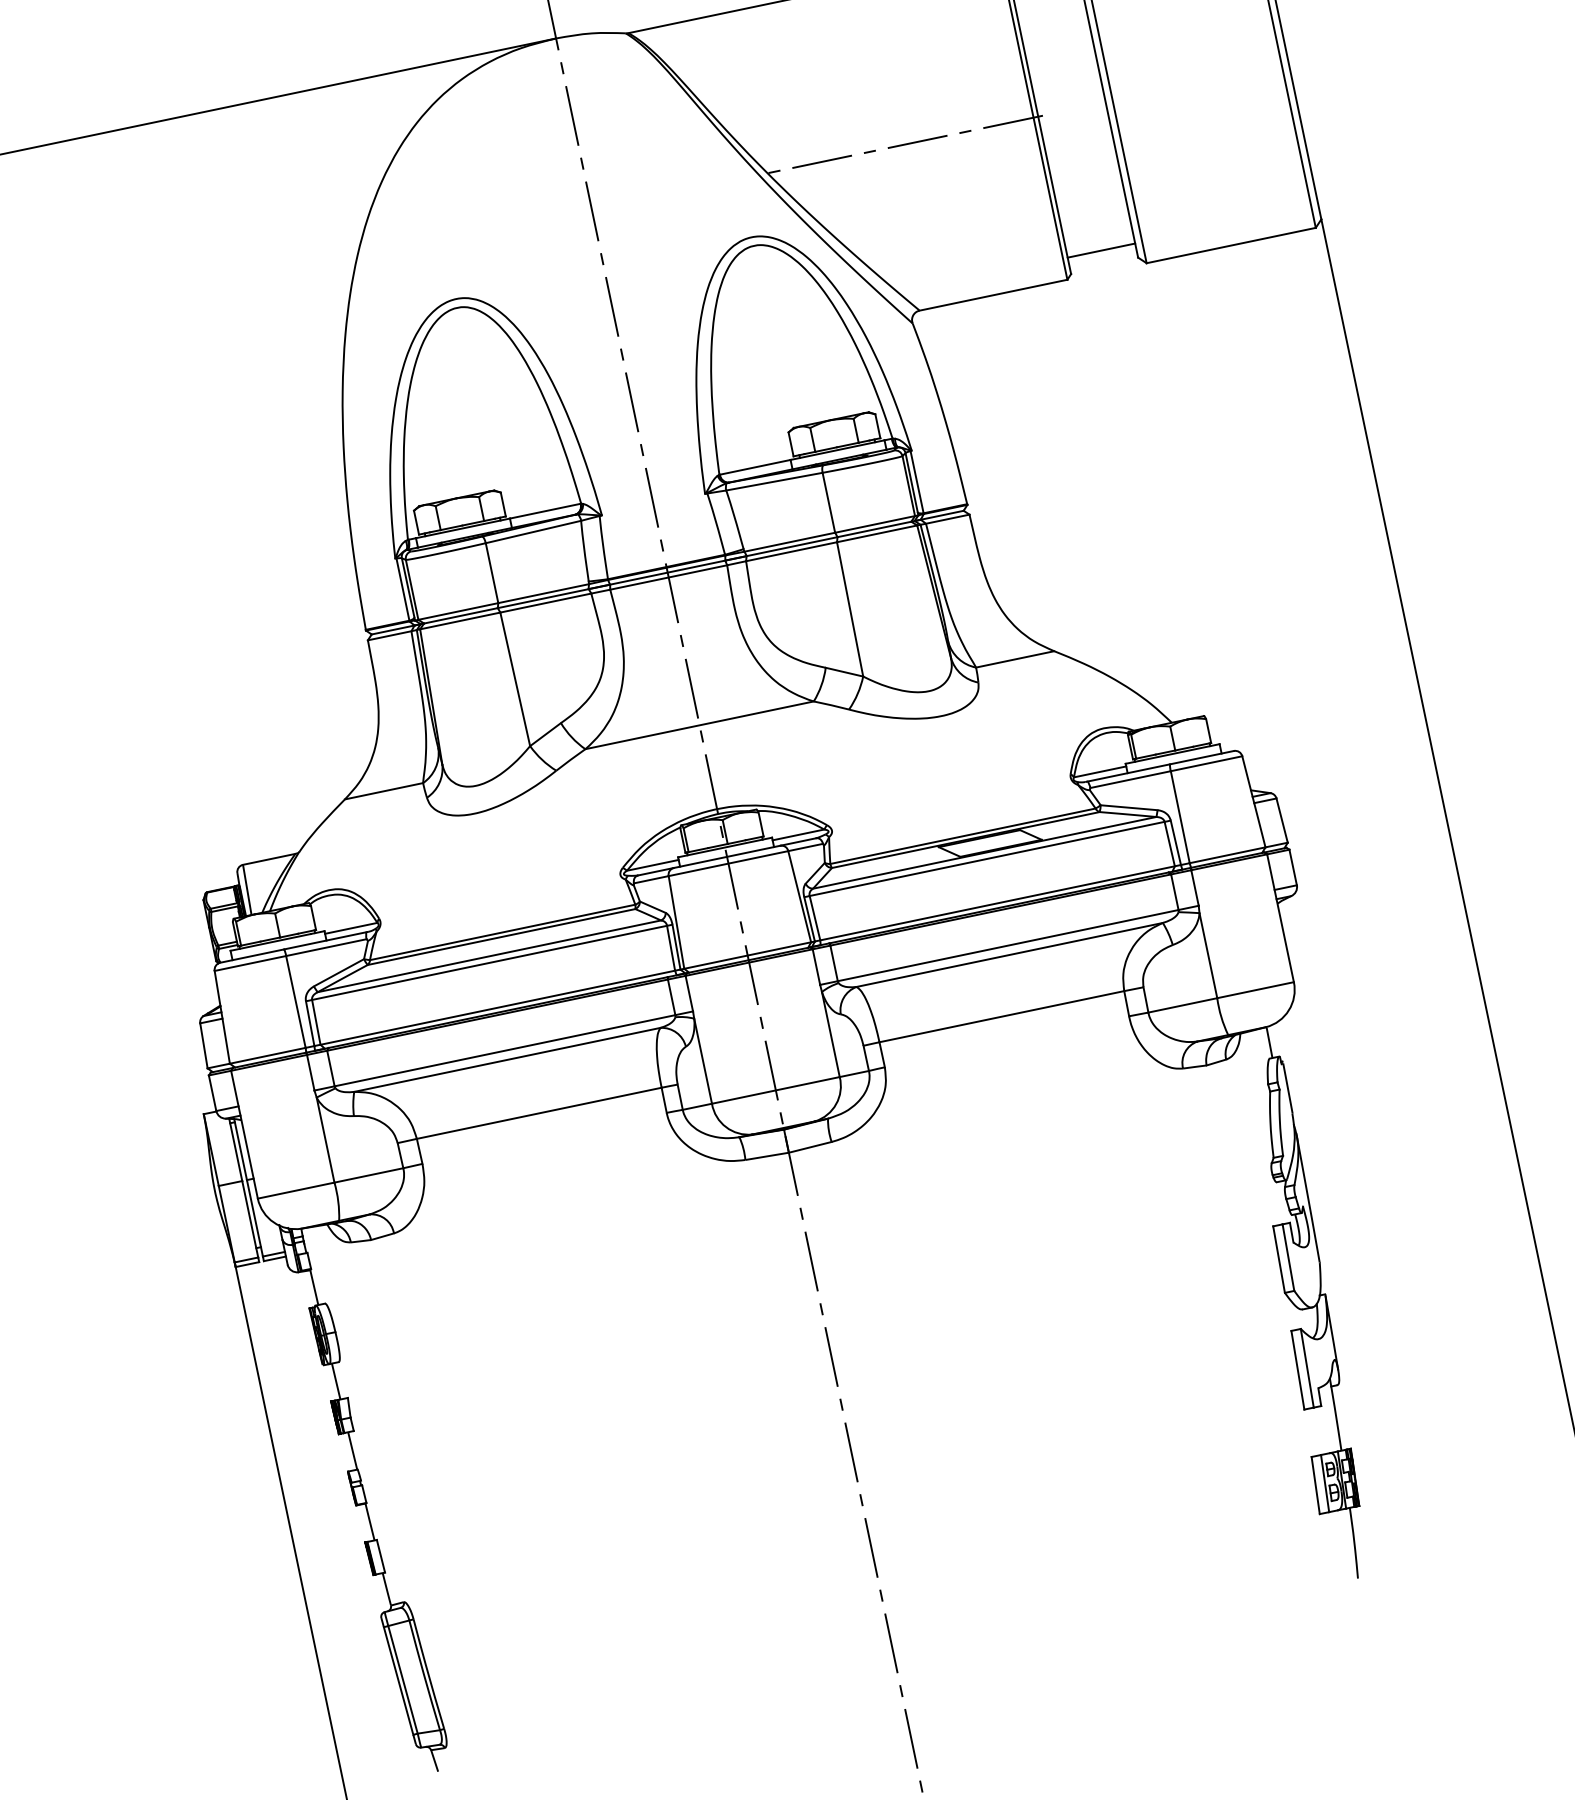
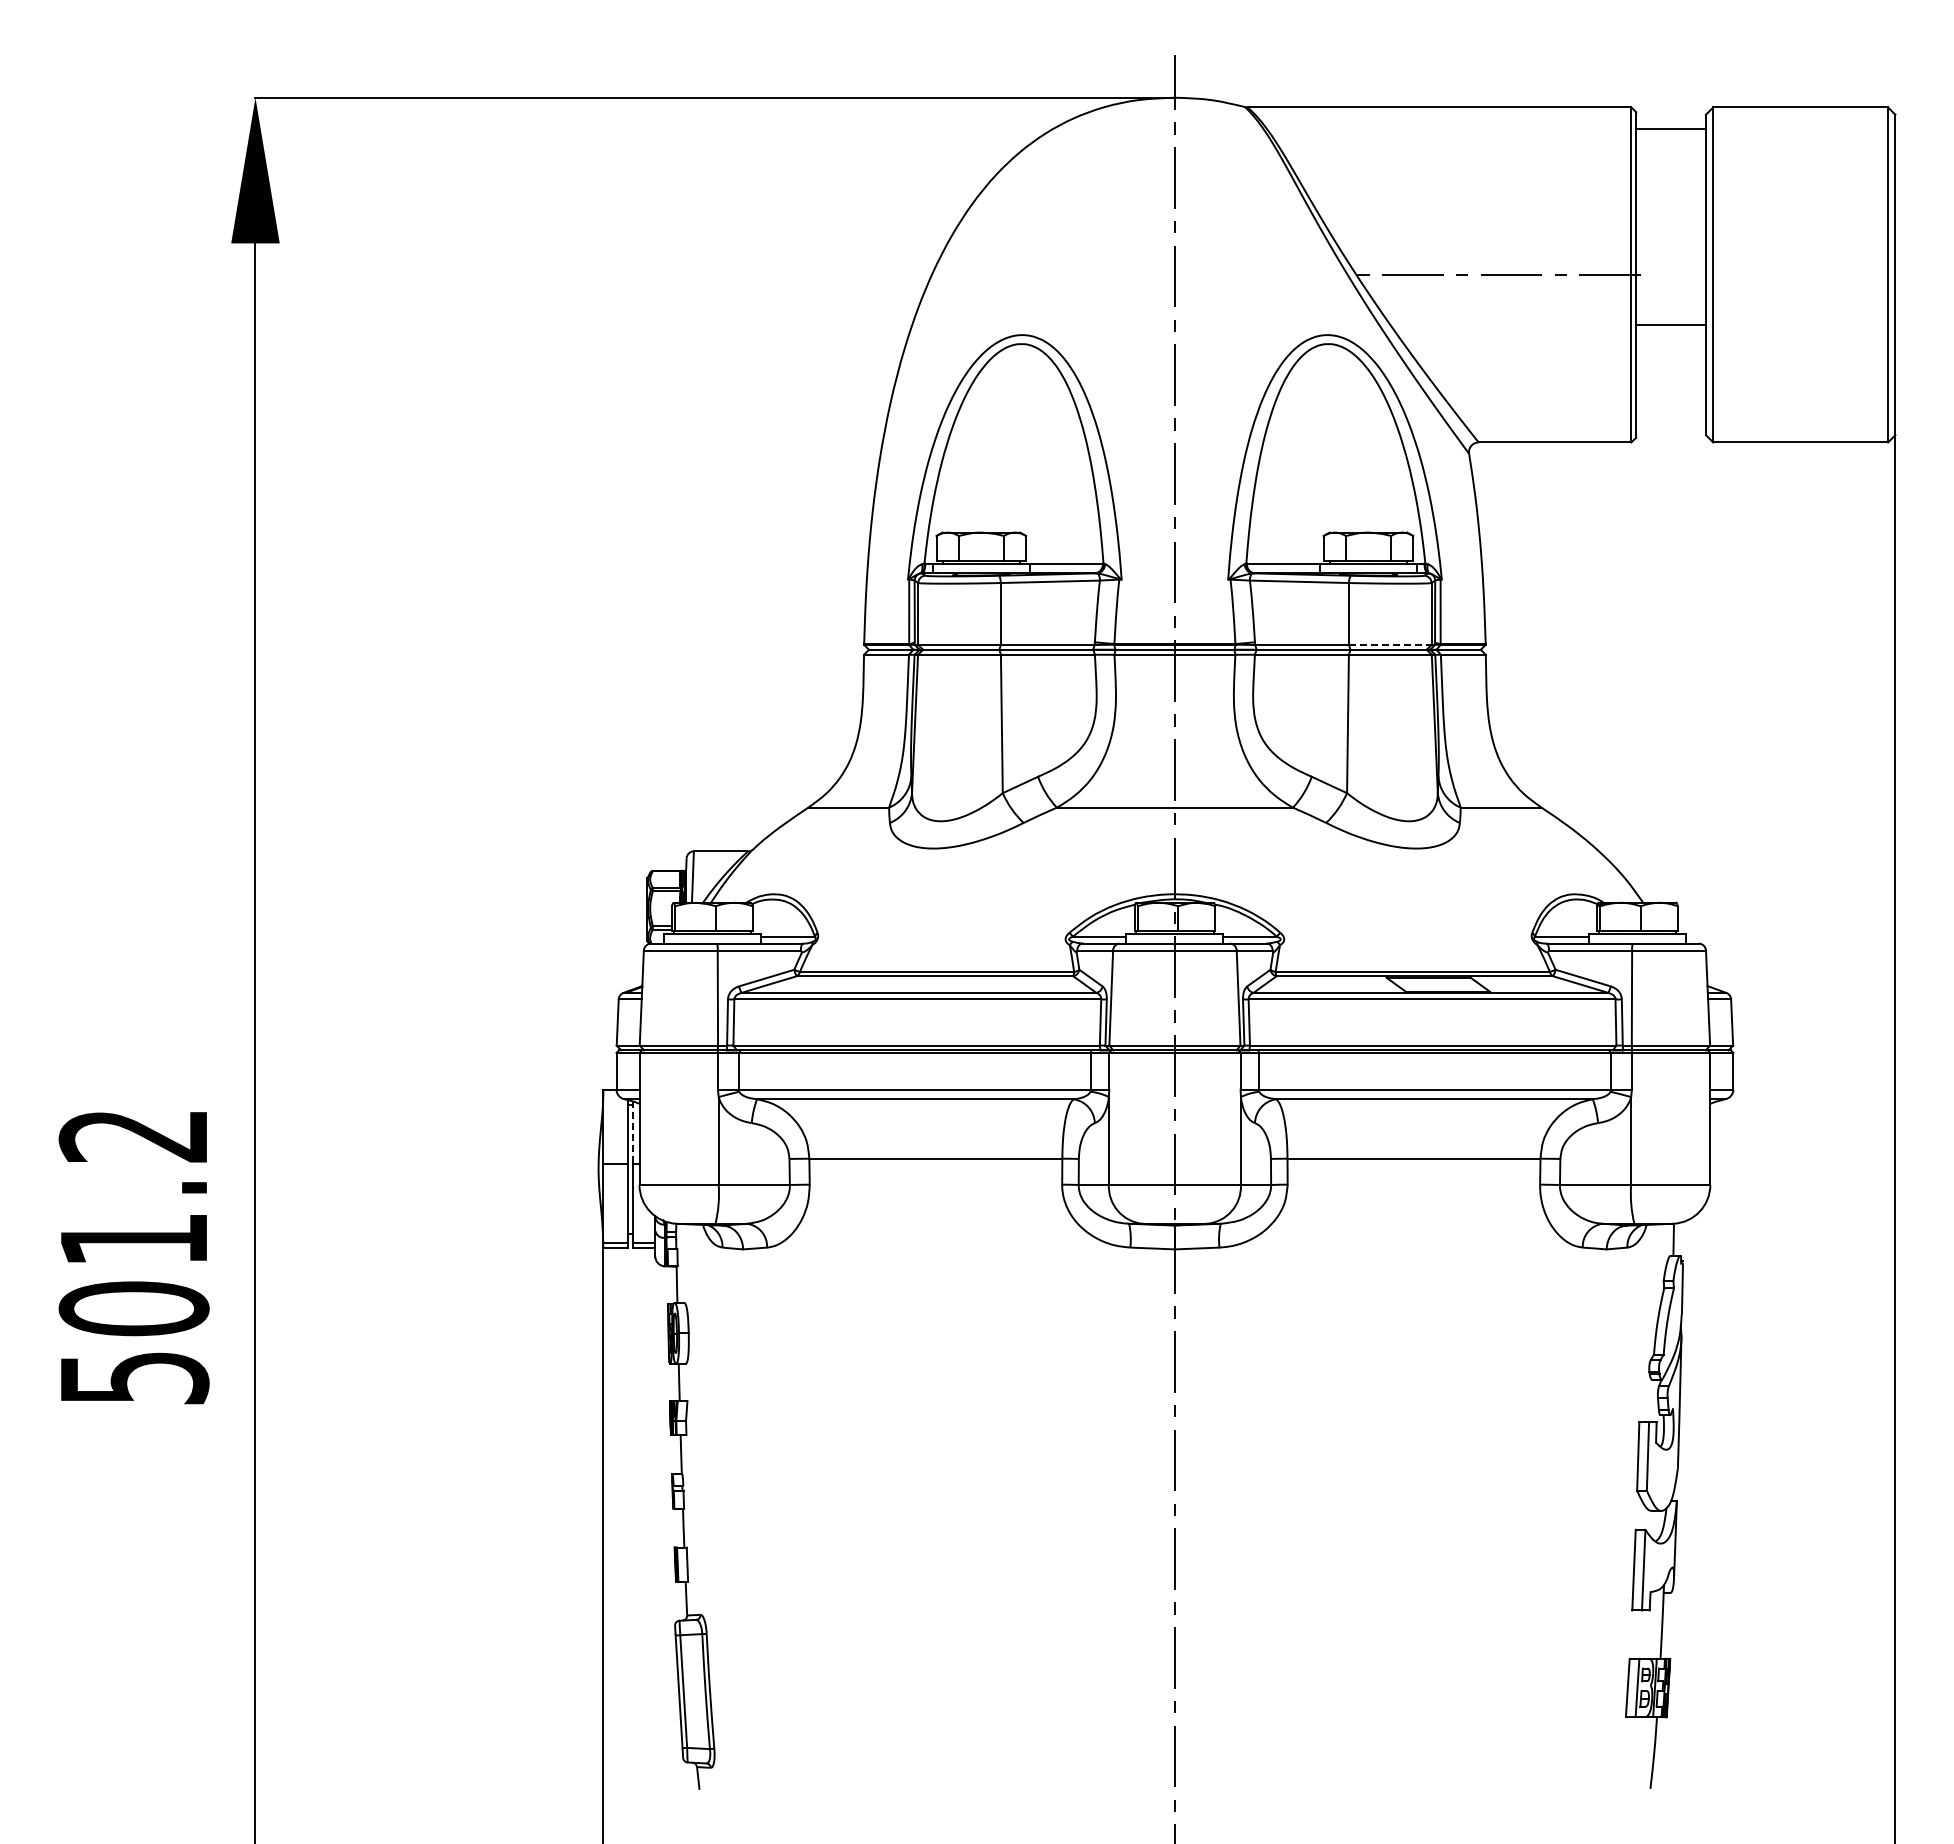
line: (1101, 250) -> (1671, 324), moved
line: (875, 523) -> (1390, 644), solid -> dashed
line: (240, 1149) -> (632, 1132), solid -> dashed

